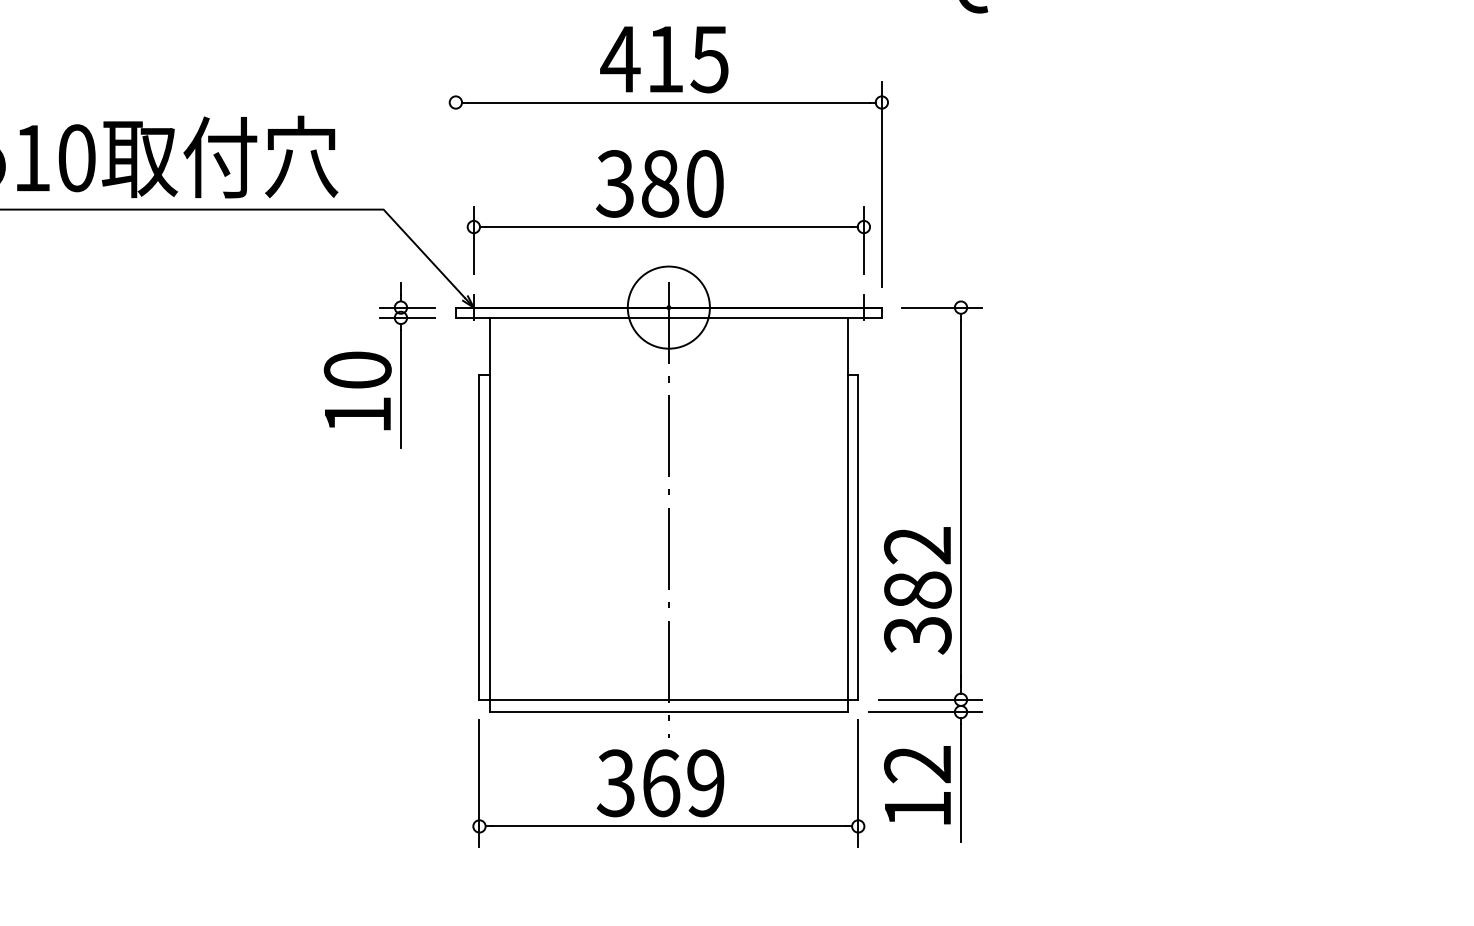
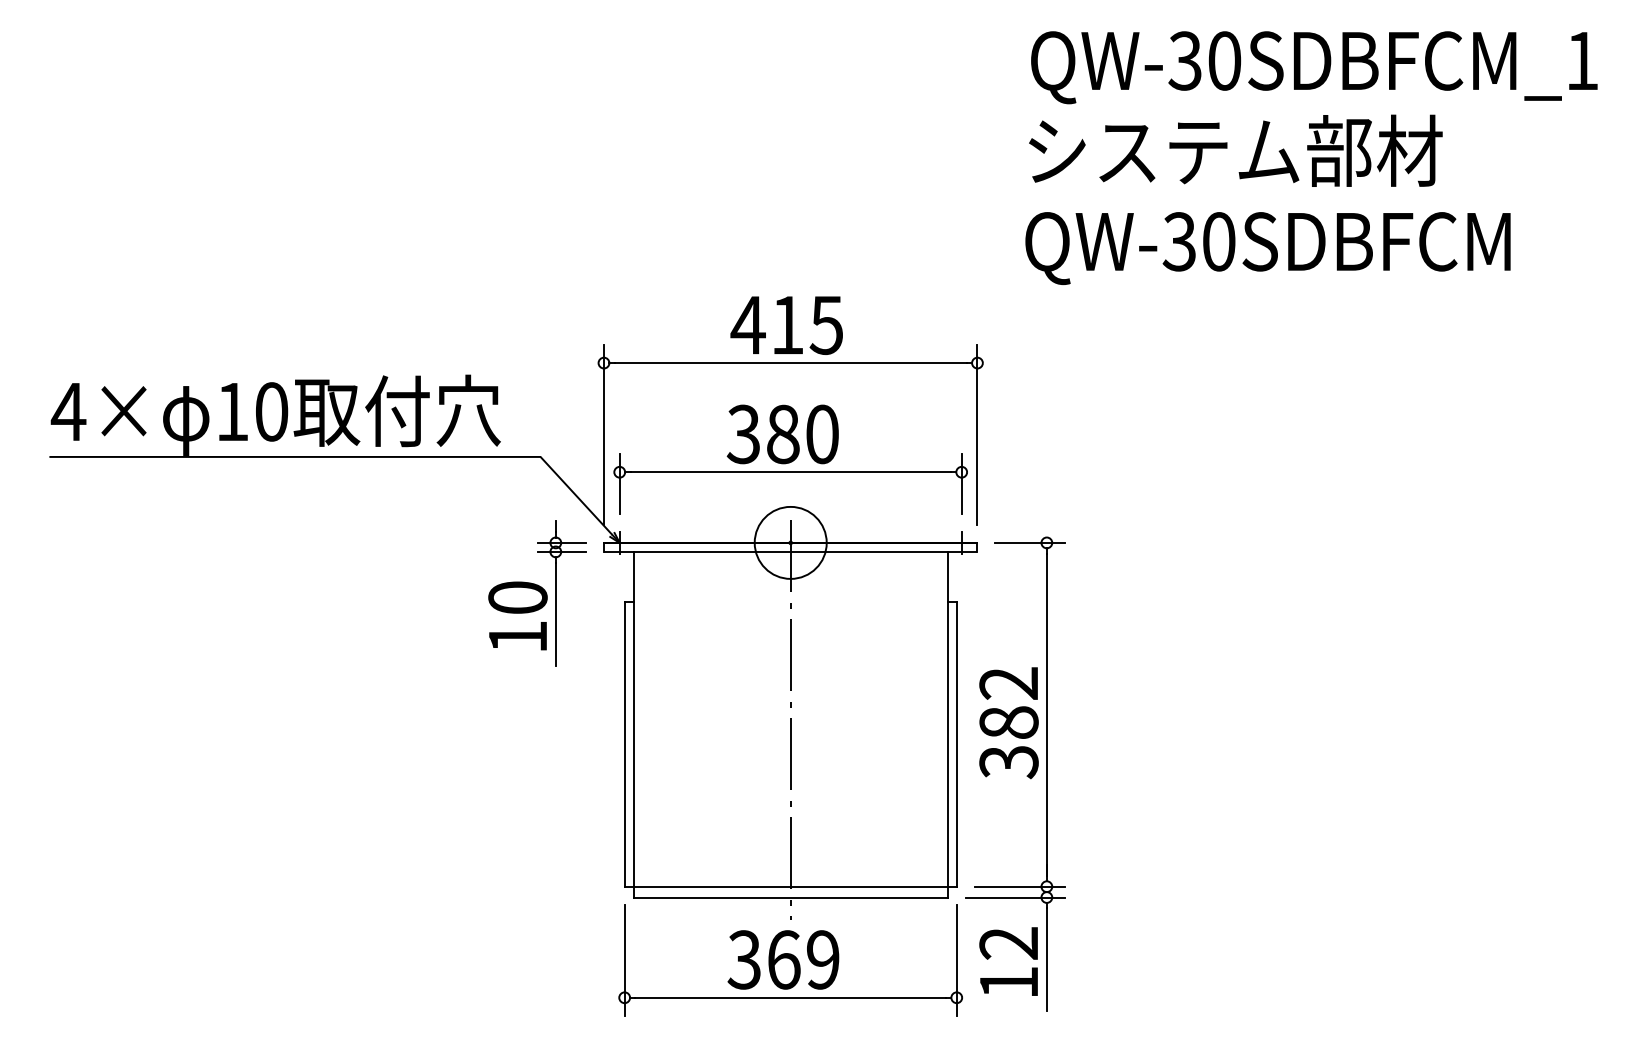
line: (455, 183) -> (603, 434), added
text: (917, 591) -> (1008, 723), moved

